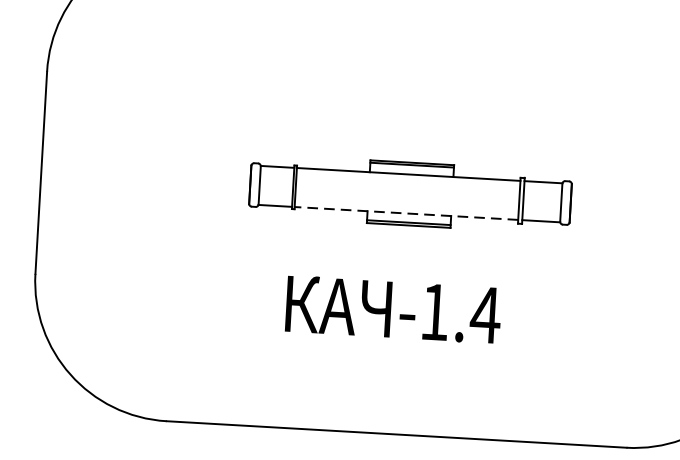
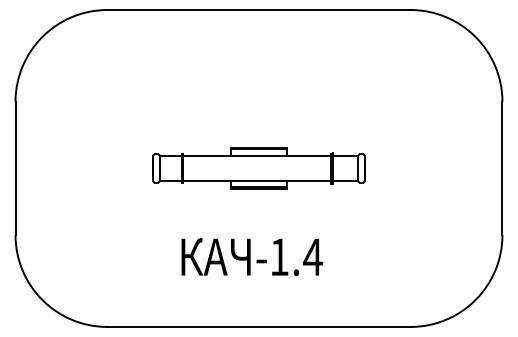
line: (407, 213) -> (257, 181), dashed -> solid
text: (392, 310) -> (251, 257), moved

